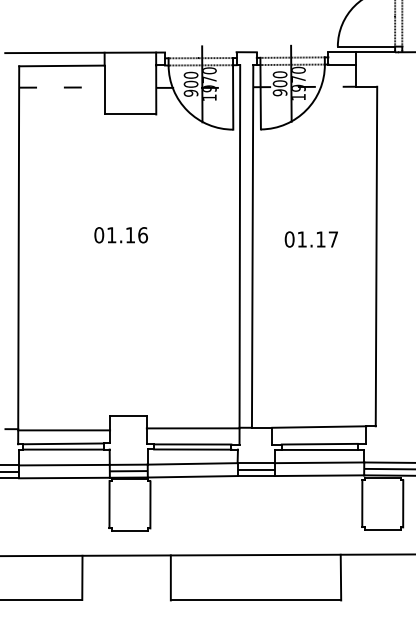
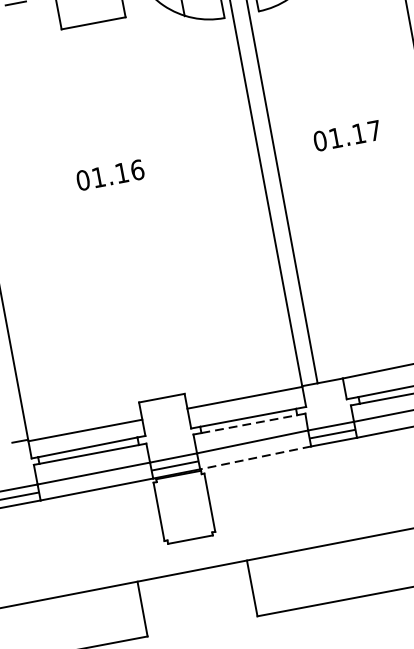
line: (192, 449) -> (249, 424), solid -> dashed
line: (192, 476) -> (255, 457), solid -> dashed

